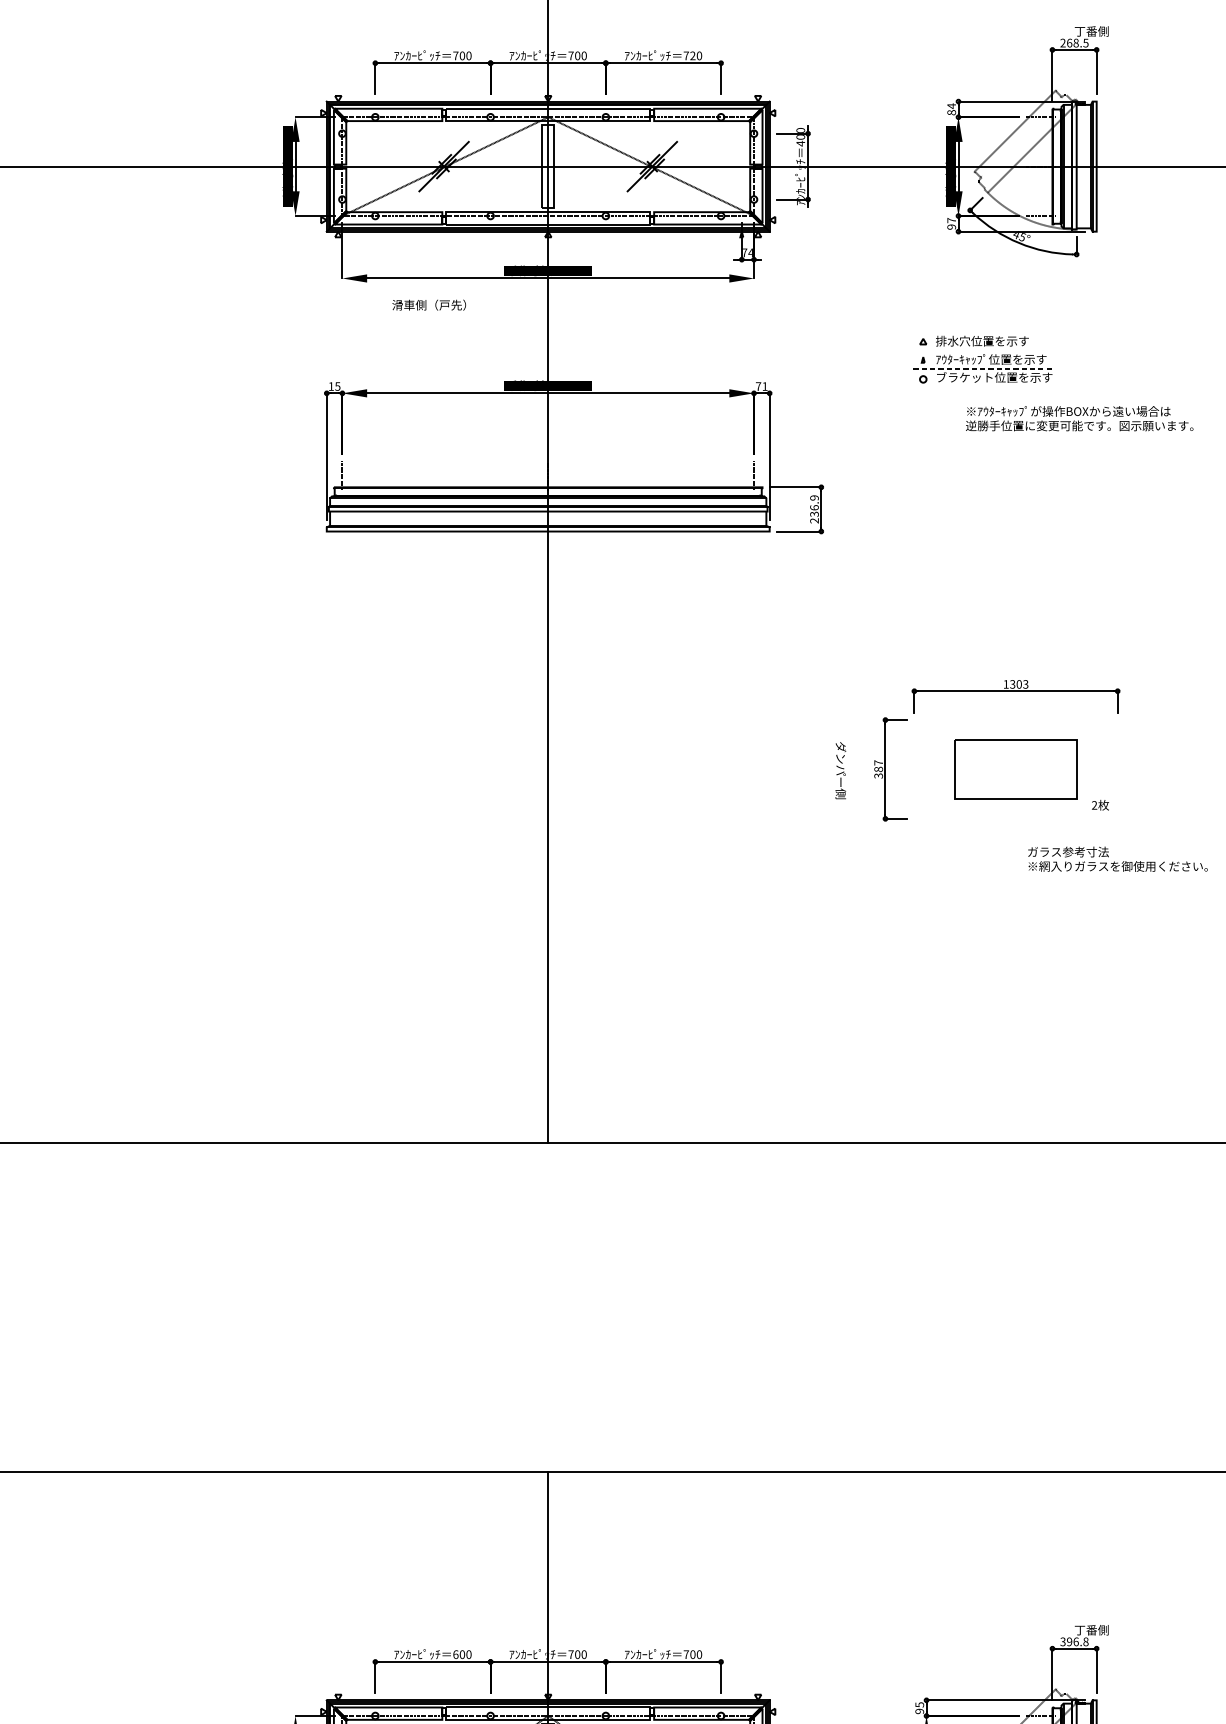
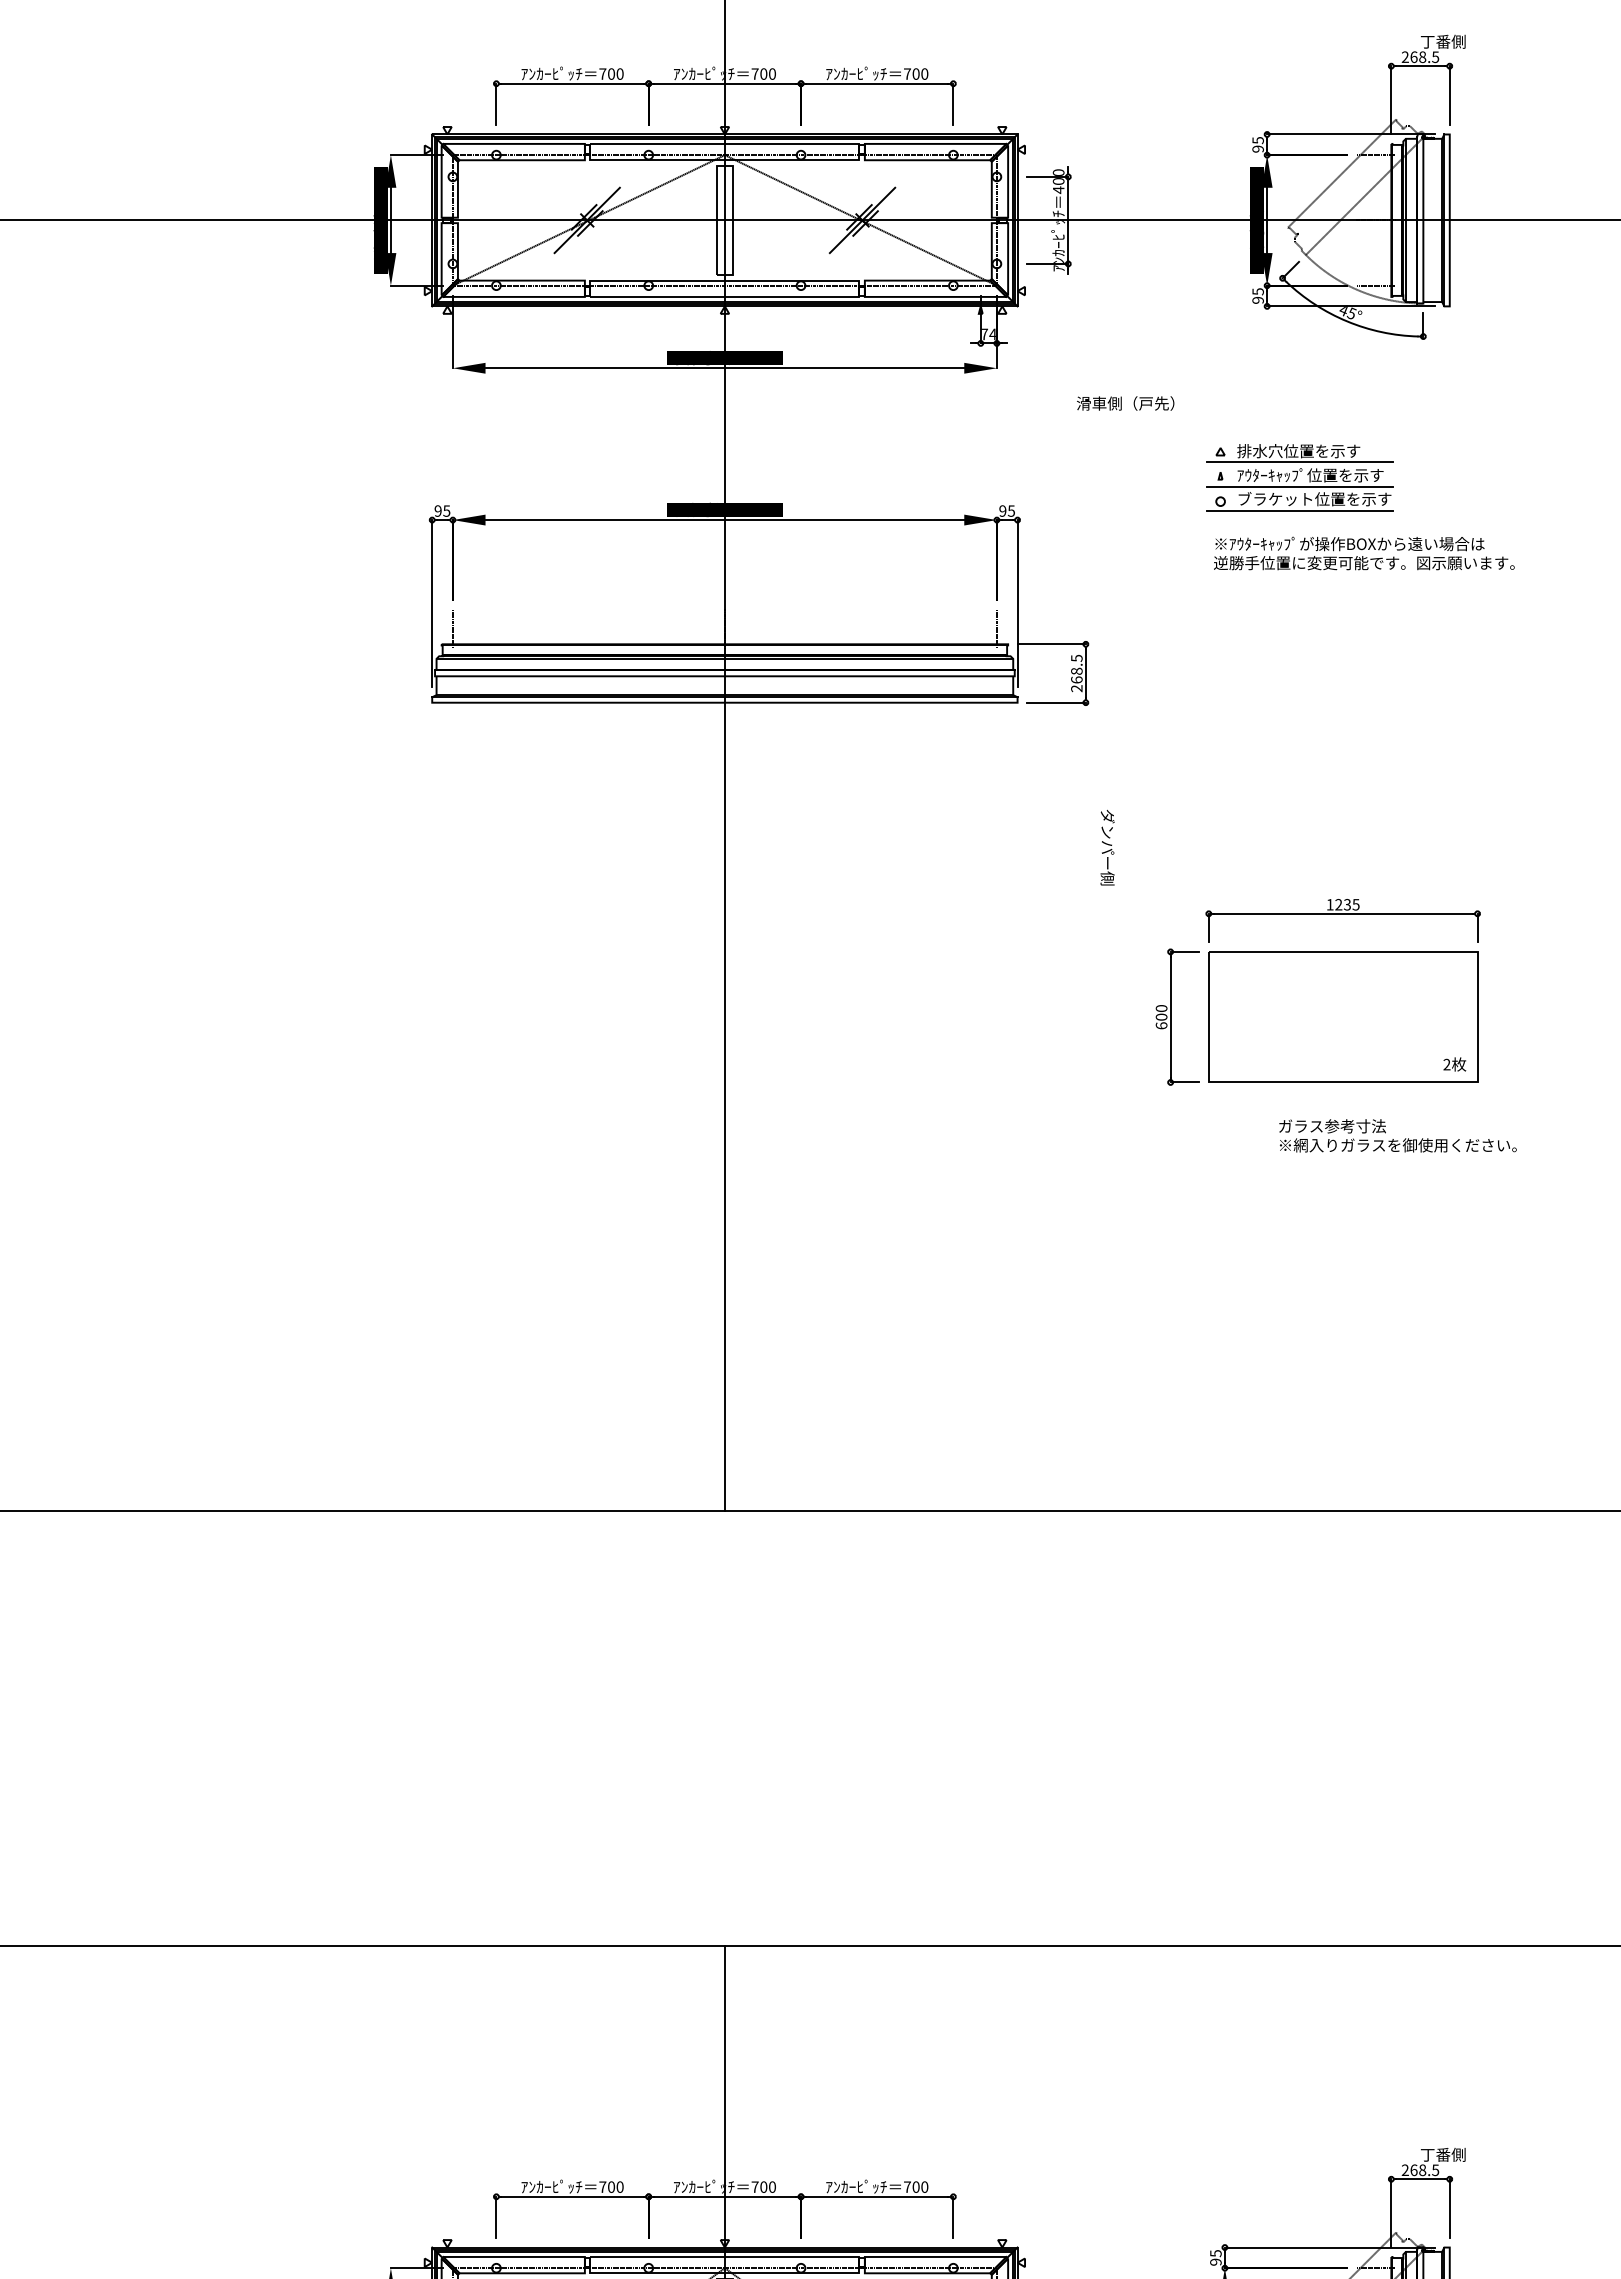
text: (692, 55) -> (915, 73), 720 -> 700
text: (951, 109) -> (1257, 144), 84 -> 95
text: (951, 220) -> (1257, 291), 97 -> 95
text: (429, 305) -> (1125, 403), moved
line: (982, 349) -> (1299, 462), added
line: (982, 368) -> (1299, 487), dashed -> solid
text: (330, 386) -> (437, 510), 15 -> 95
text: (761, 386) -> (1006, 510), 71 -> 95
line: (982, 386) -> (1299, 511), added
text: (1079, 418) -> (1364, 553), moved
text: (814, 505) -> (1076, 668), 236.9 -> 268.5
text: (1019, 684) -> (1347, 904), 1303 -> 1235
part: (1016, 768) -> (1343, 1016), size x1.67
text: (878, 769) -> (1161, 1017), 387 -> 600
text: (840, 770) -> (1107, 847), moved
text: (1117, 858) -> (1397, 1135), moved
text: (1074, 1642) -> (1420, 2170), 396.8 -> 268.5
text: (455, 1654) -> (602, 2186), 600 -> 700

